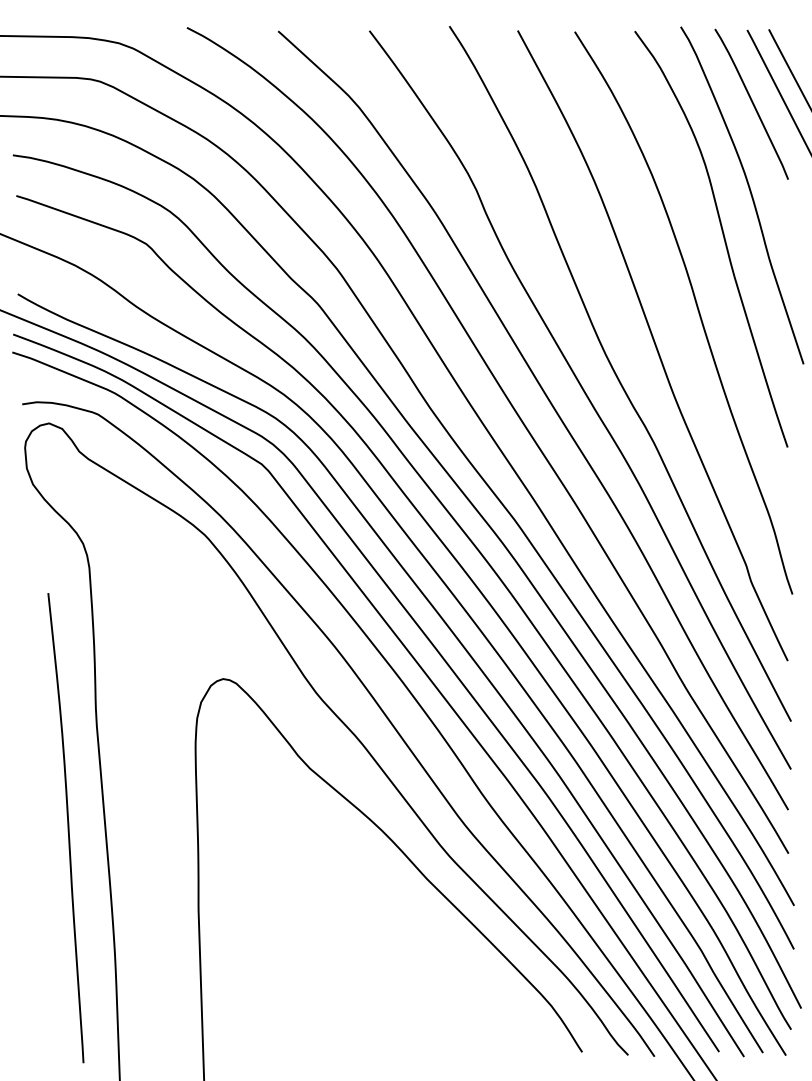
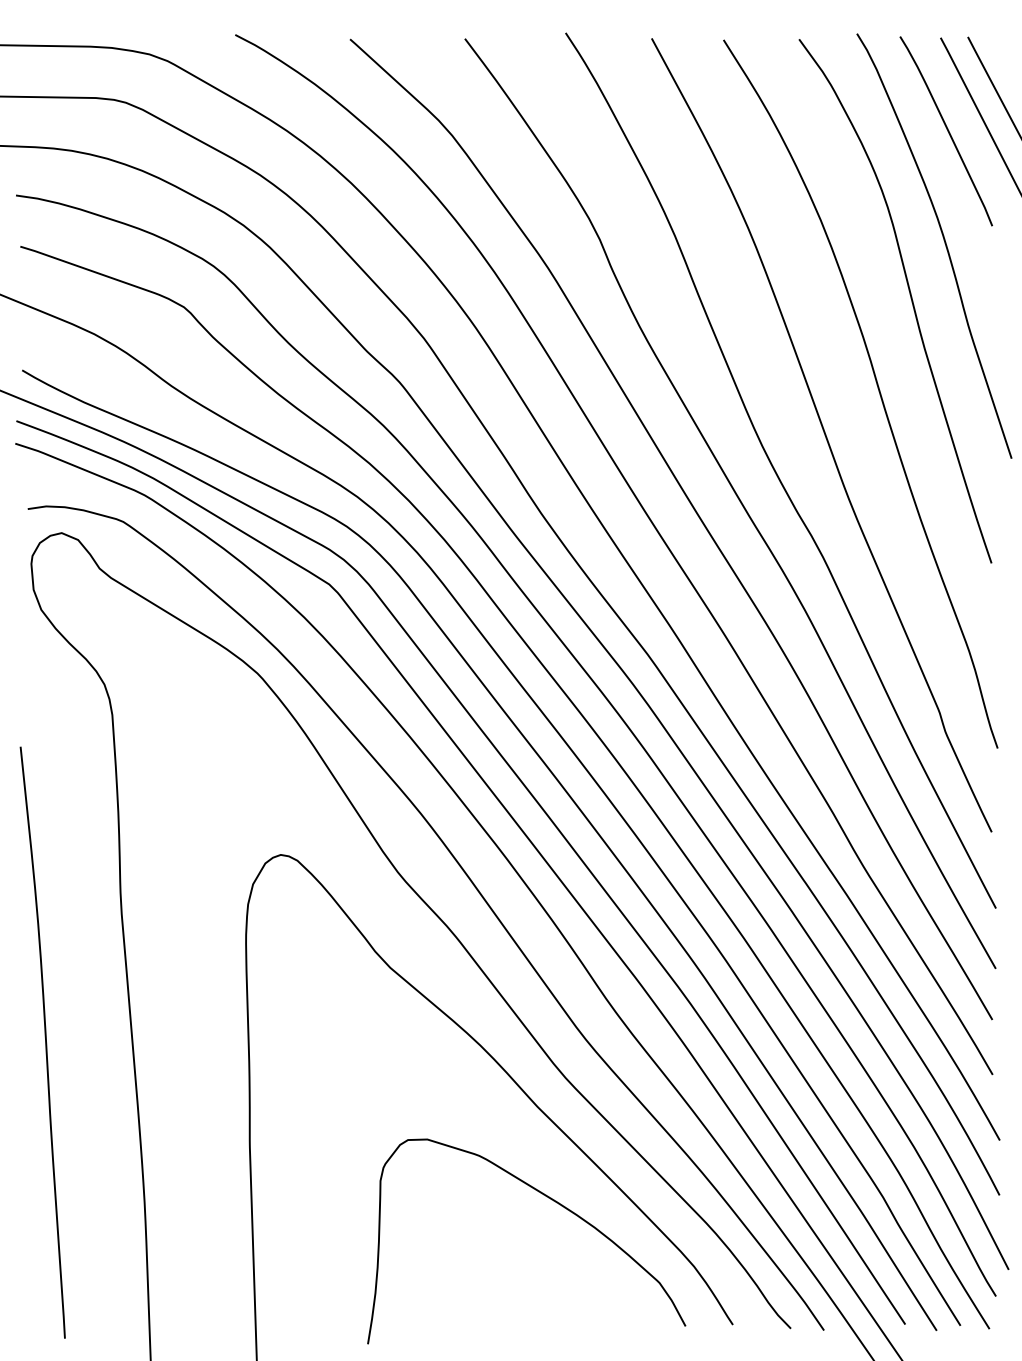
curve: (68, 828) -> (45, 1042), moved
curve: (438, 953) -> (551, 1200), added

